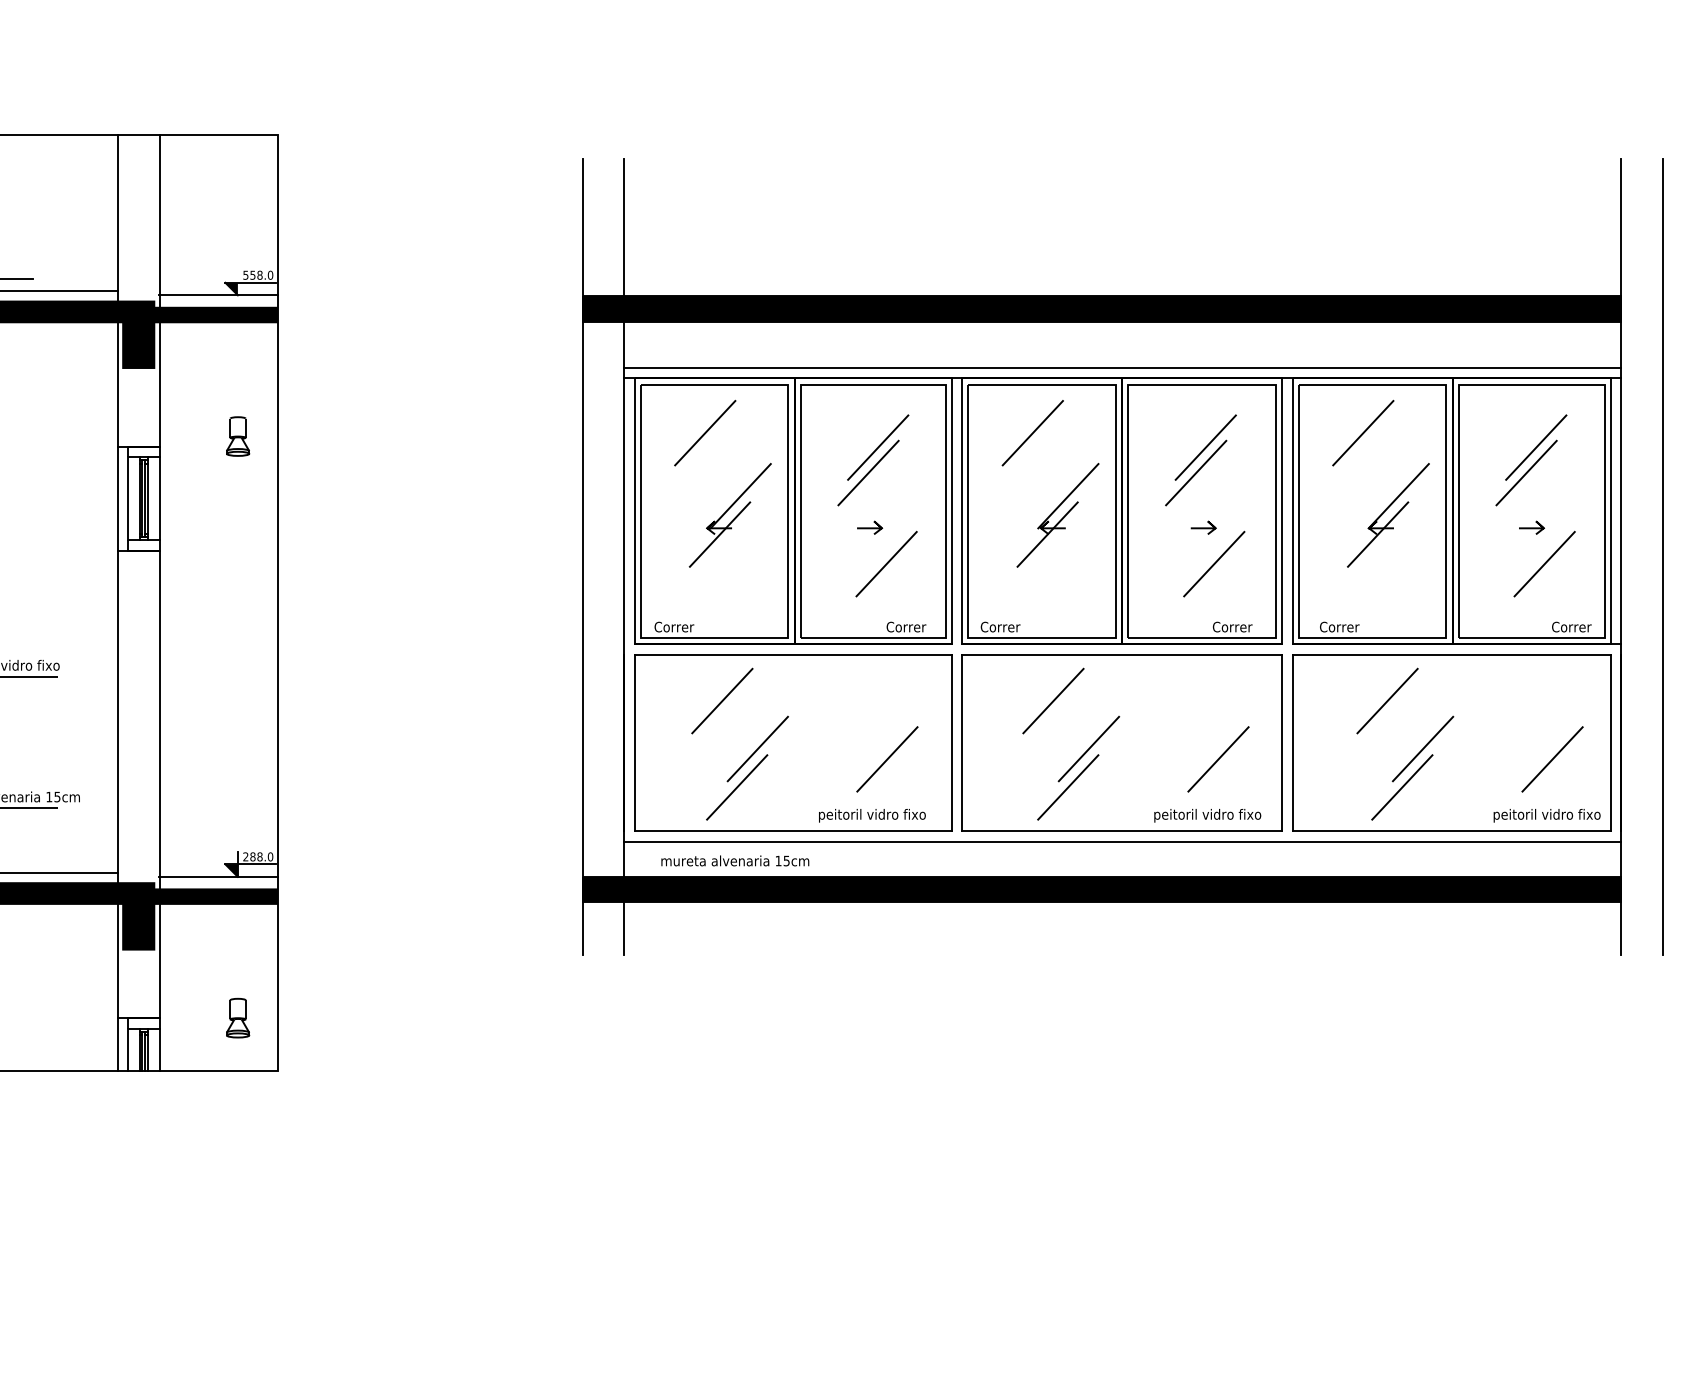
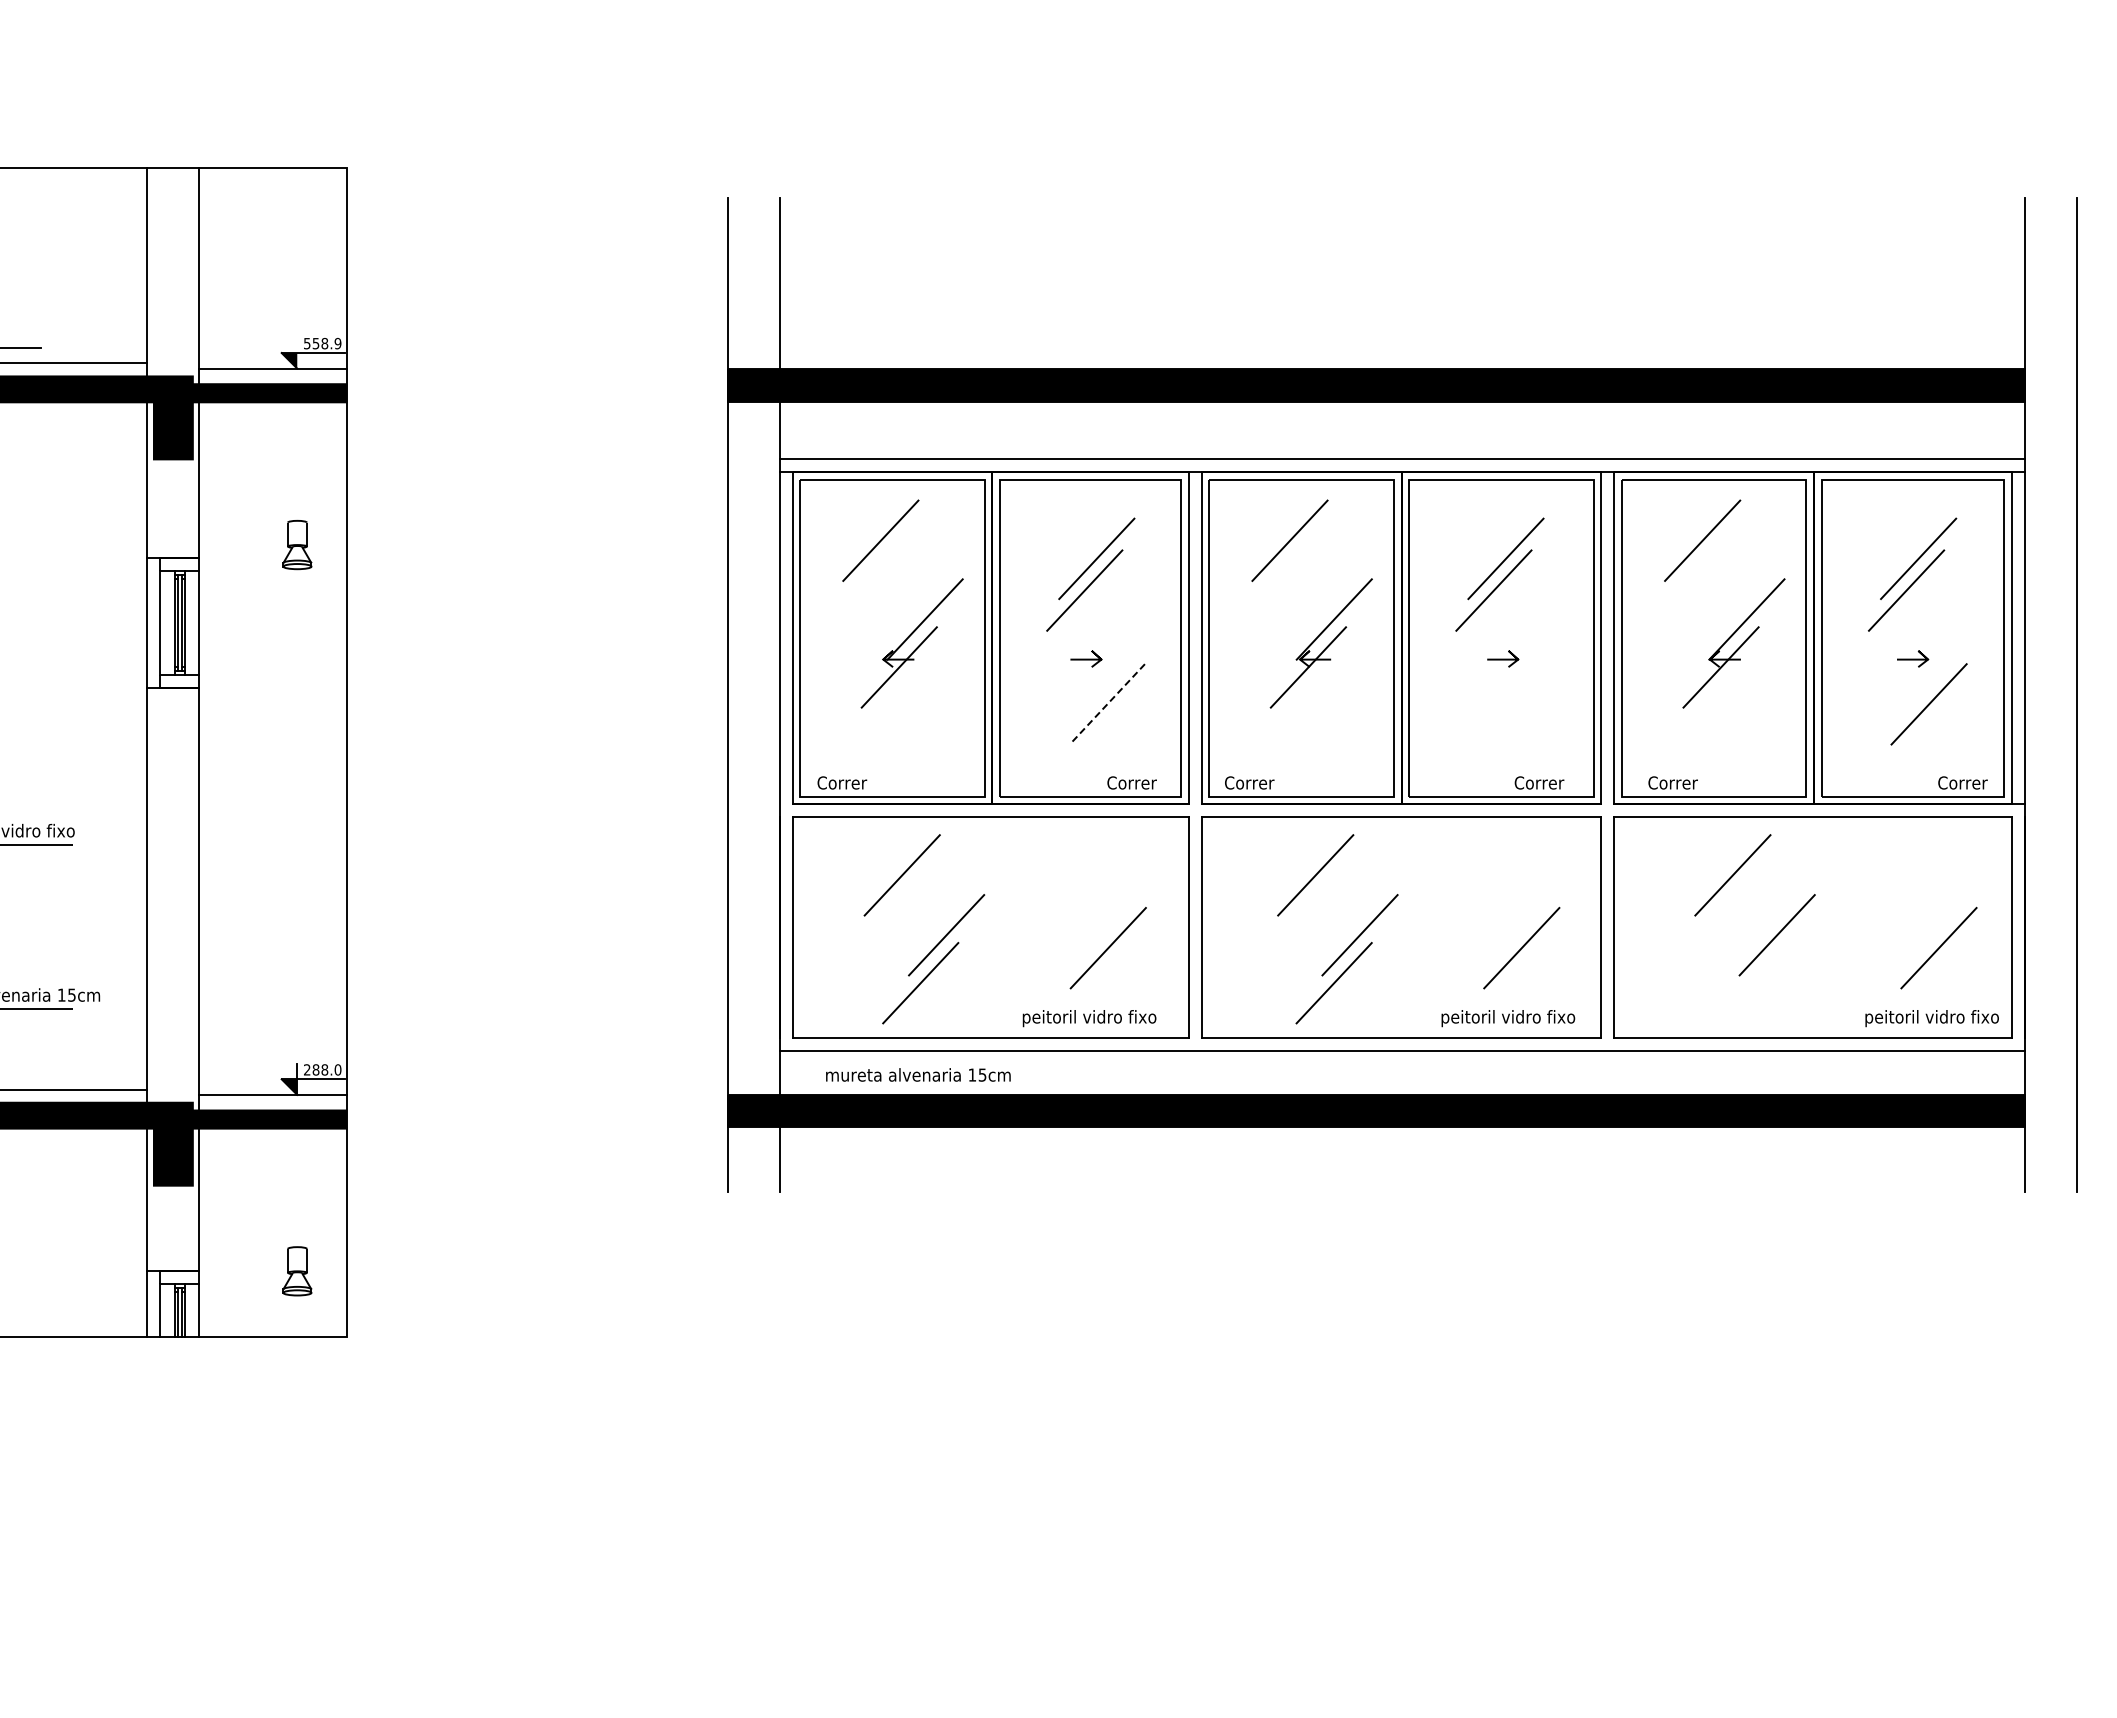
text: (270, 275) -> (337, 343), 558.0 -> 558.9
line: (886, 564) -> (1107, 704), solid -> dashed
line: (1214, 564) -> (1516, 704), removed
line: (1401, 787) -> (1750, 983), removed

